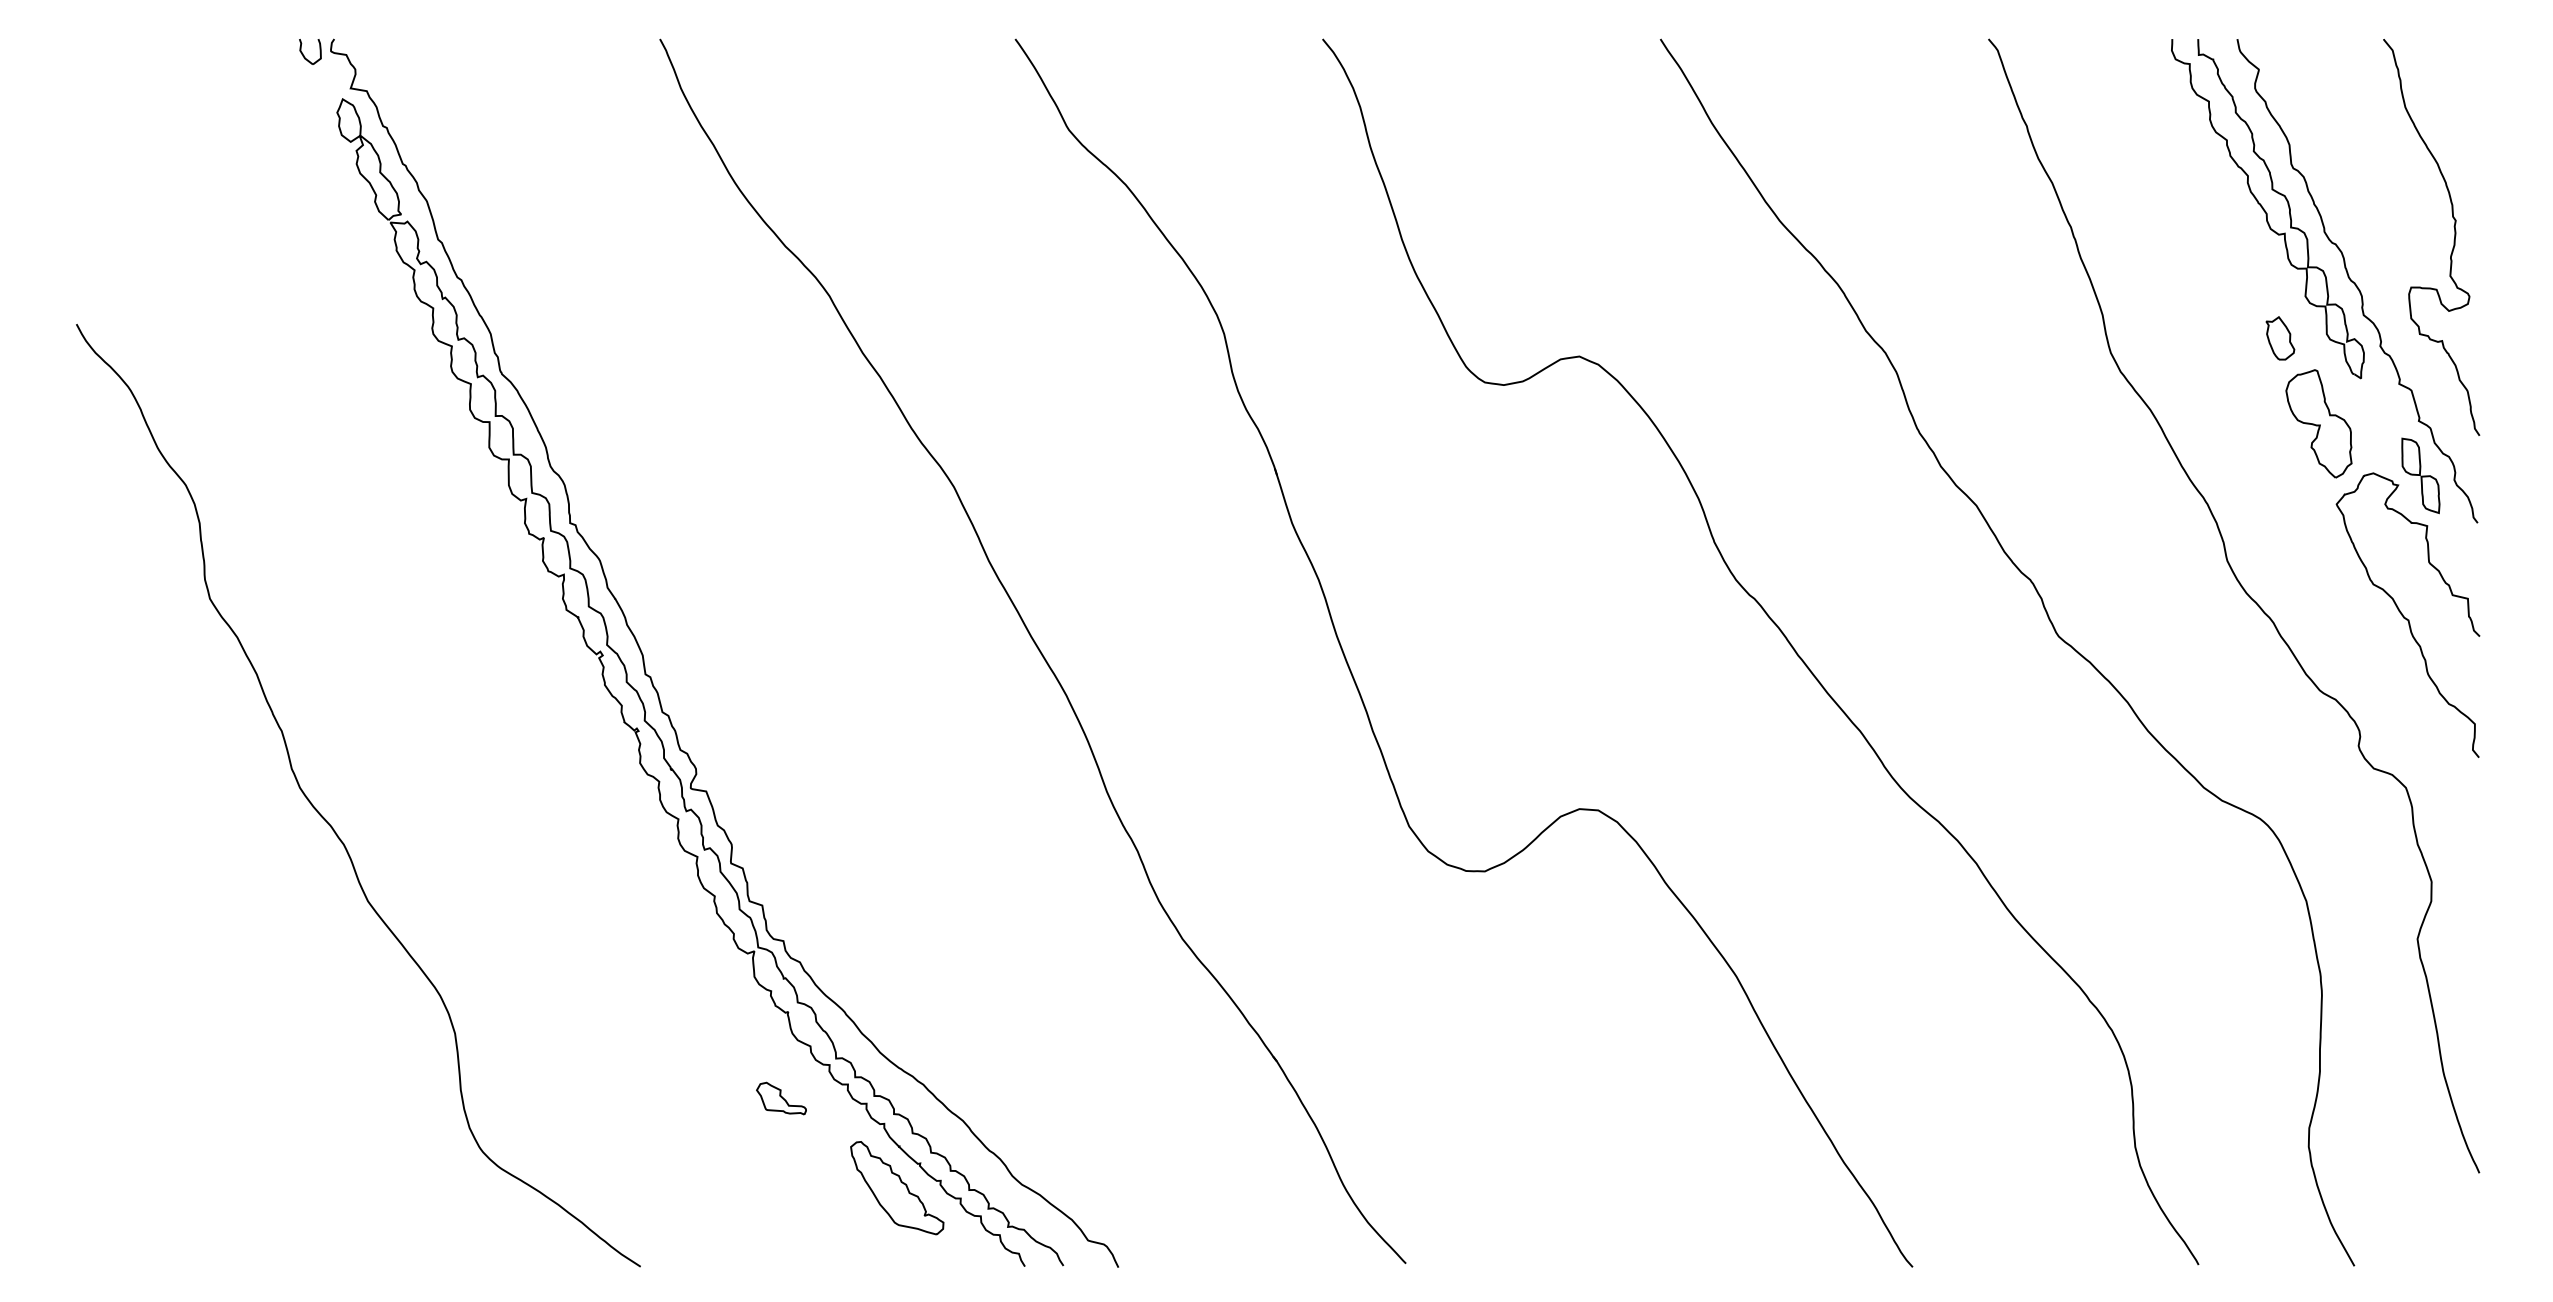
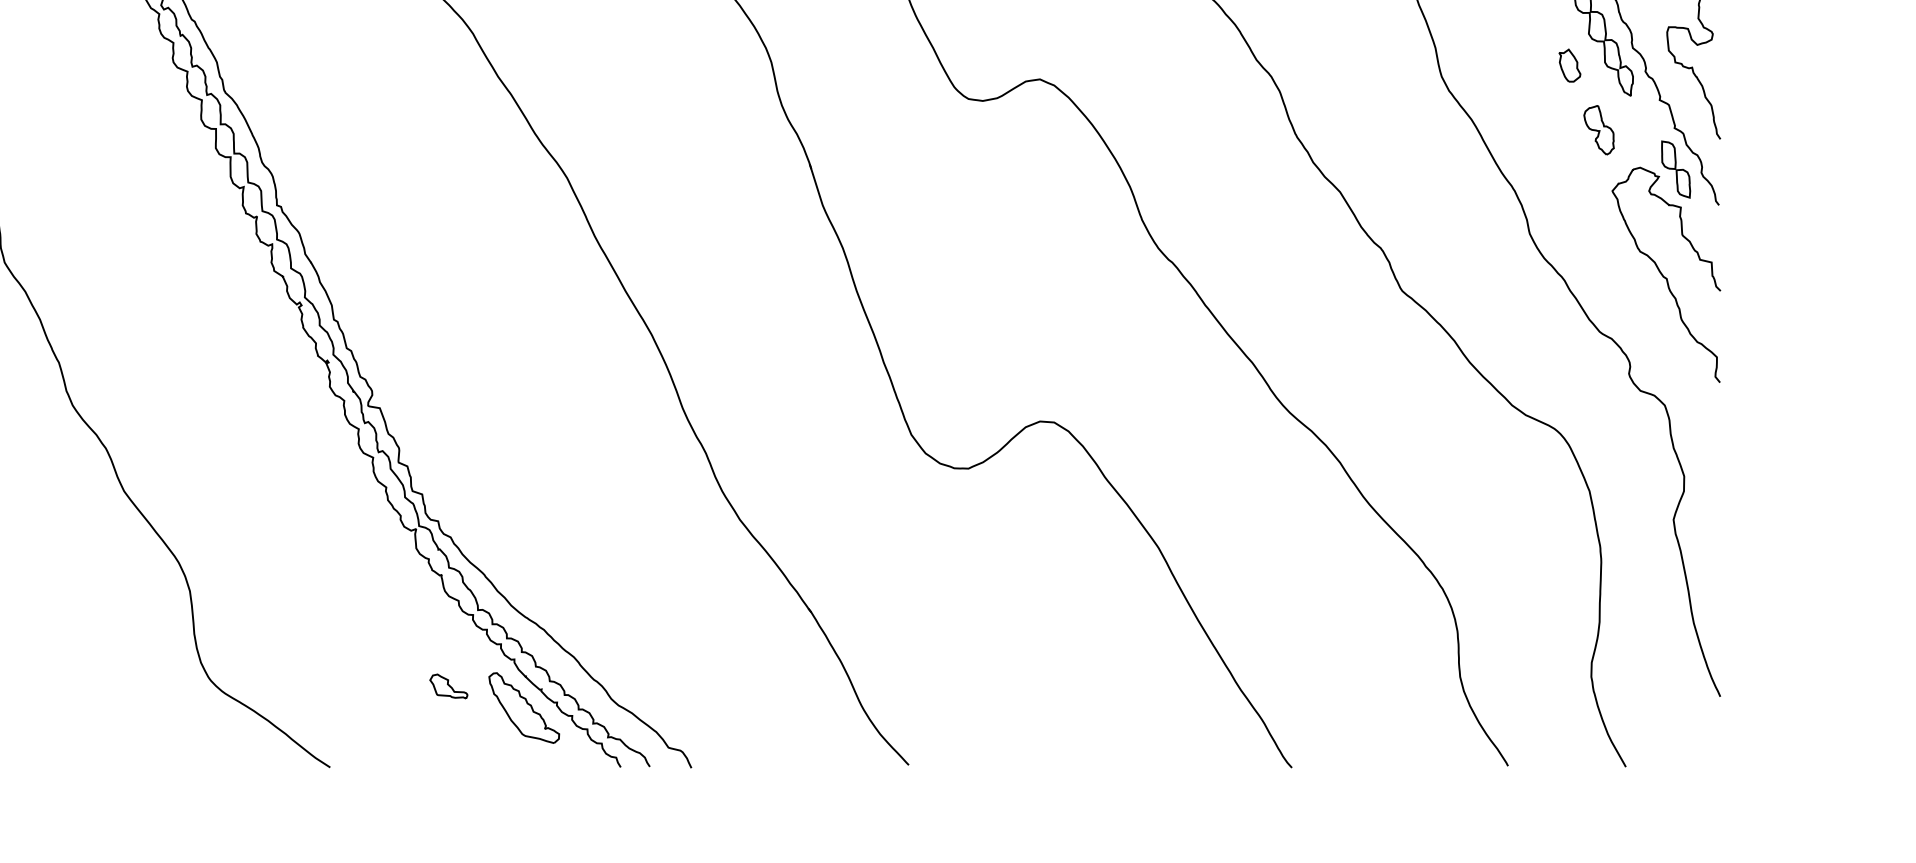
part: (2318, 423) -> (1598, 130), size x0.6
part: (781, 1098) -> (448, 686), moved

